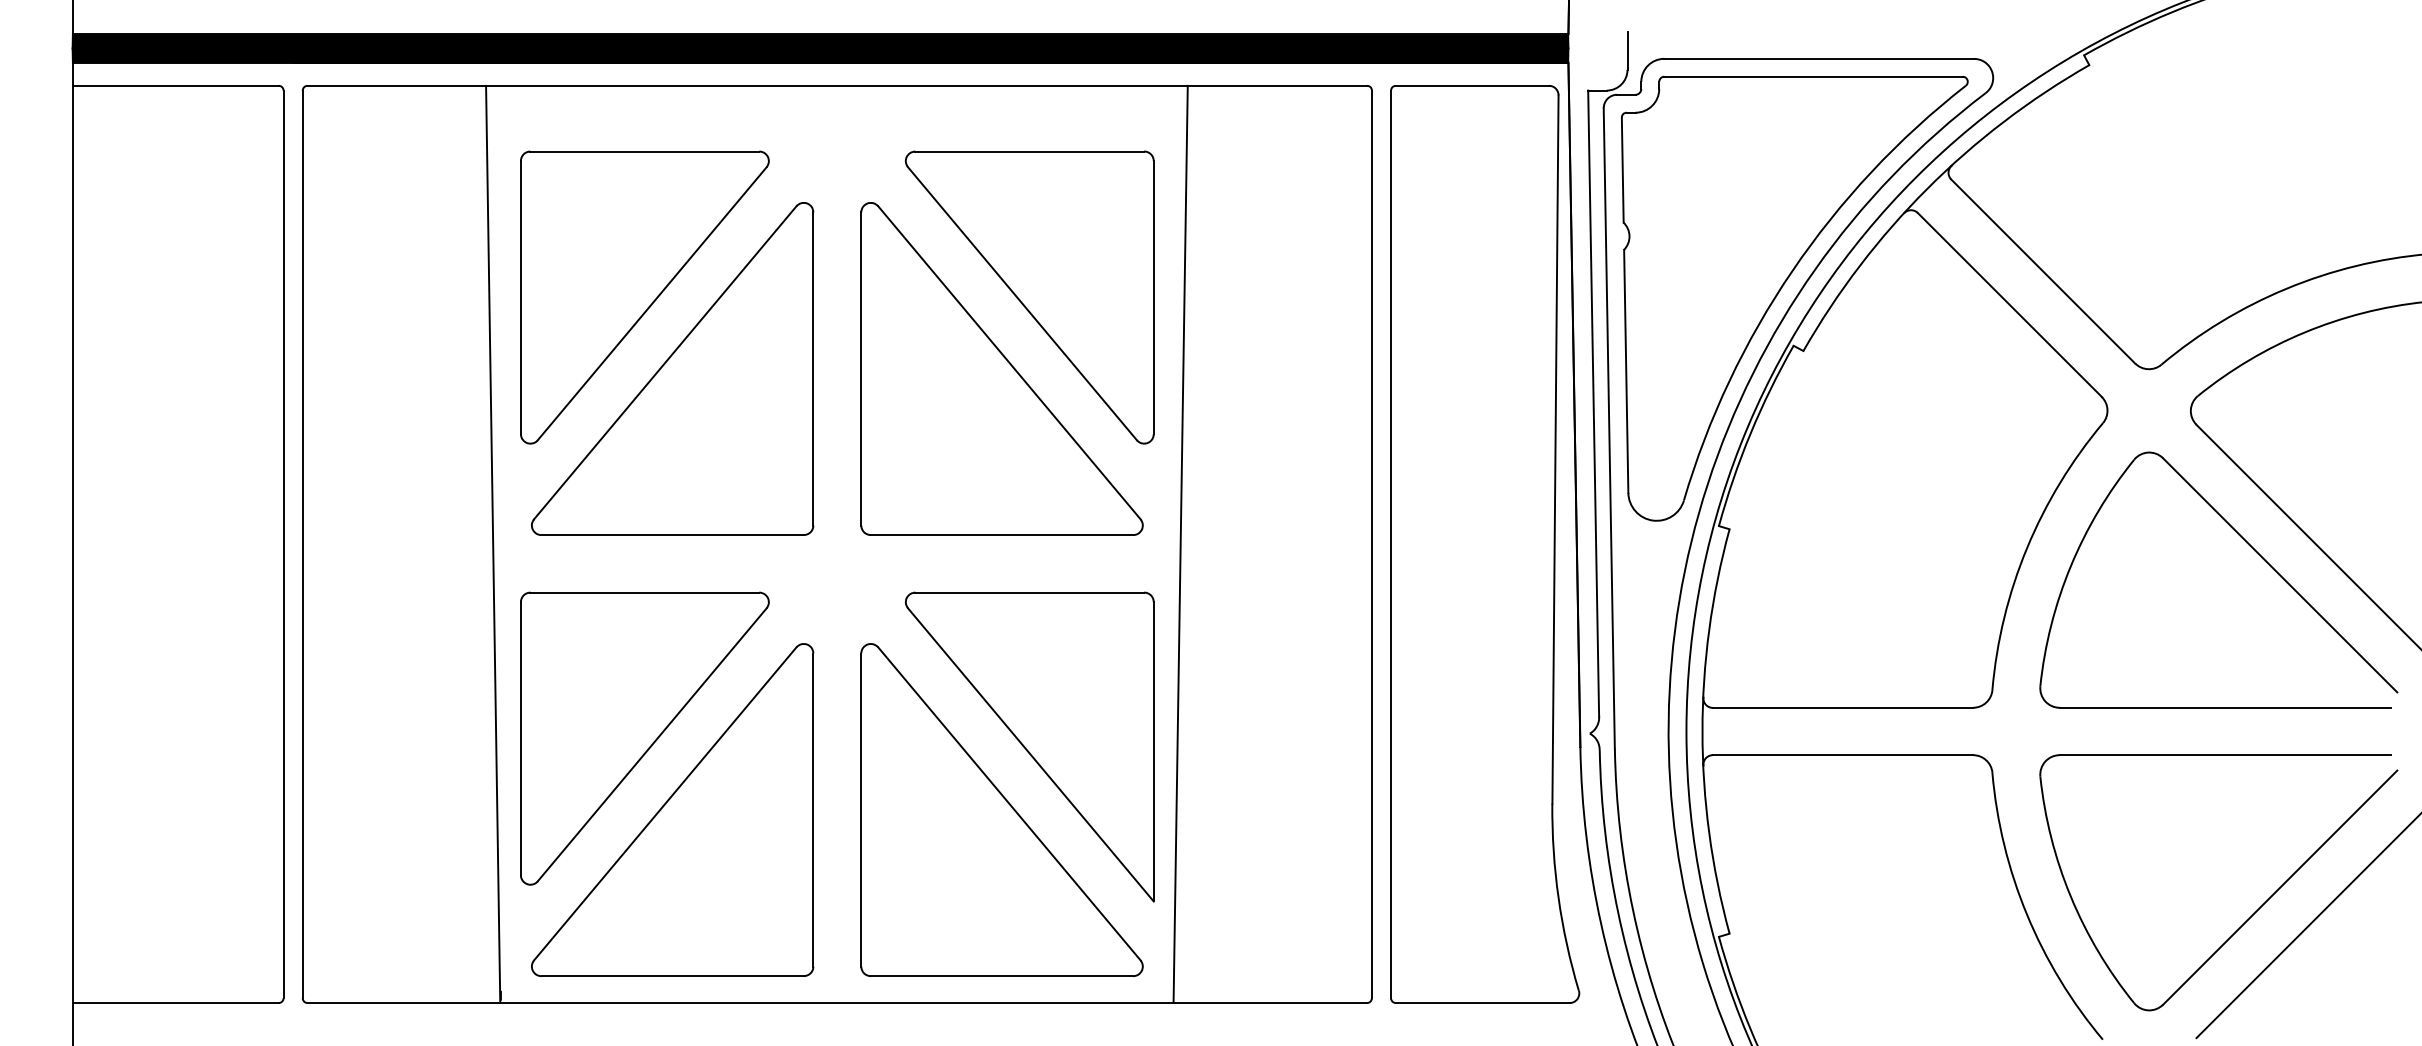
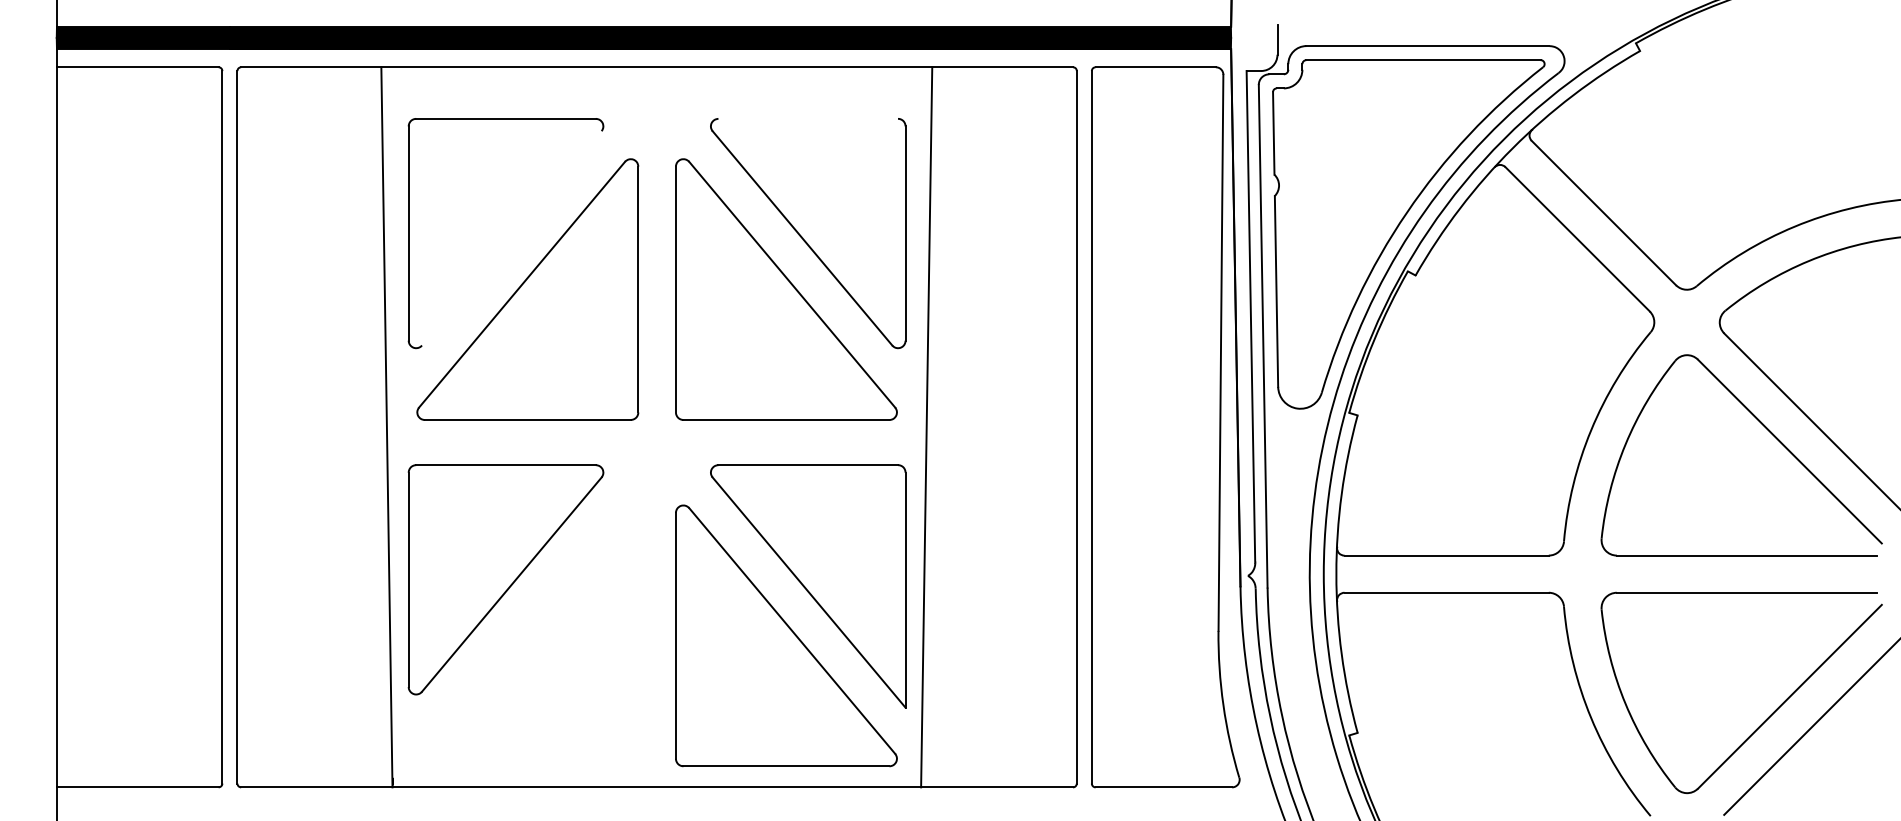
line: (1029, 151) -> (808, 118), removed
line: (651, 303) -> (511, 238), removed
part: (672, 809) -> (527, 635), removed

